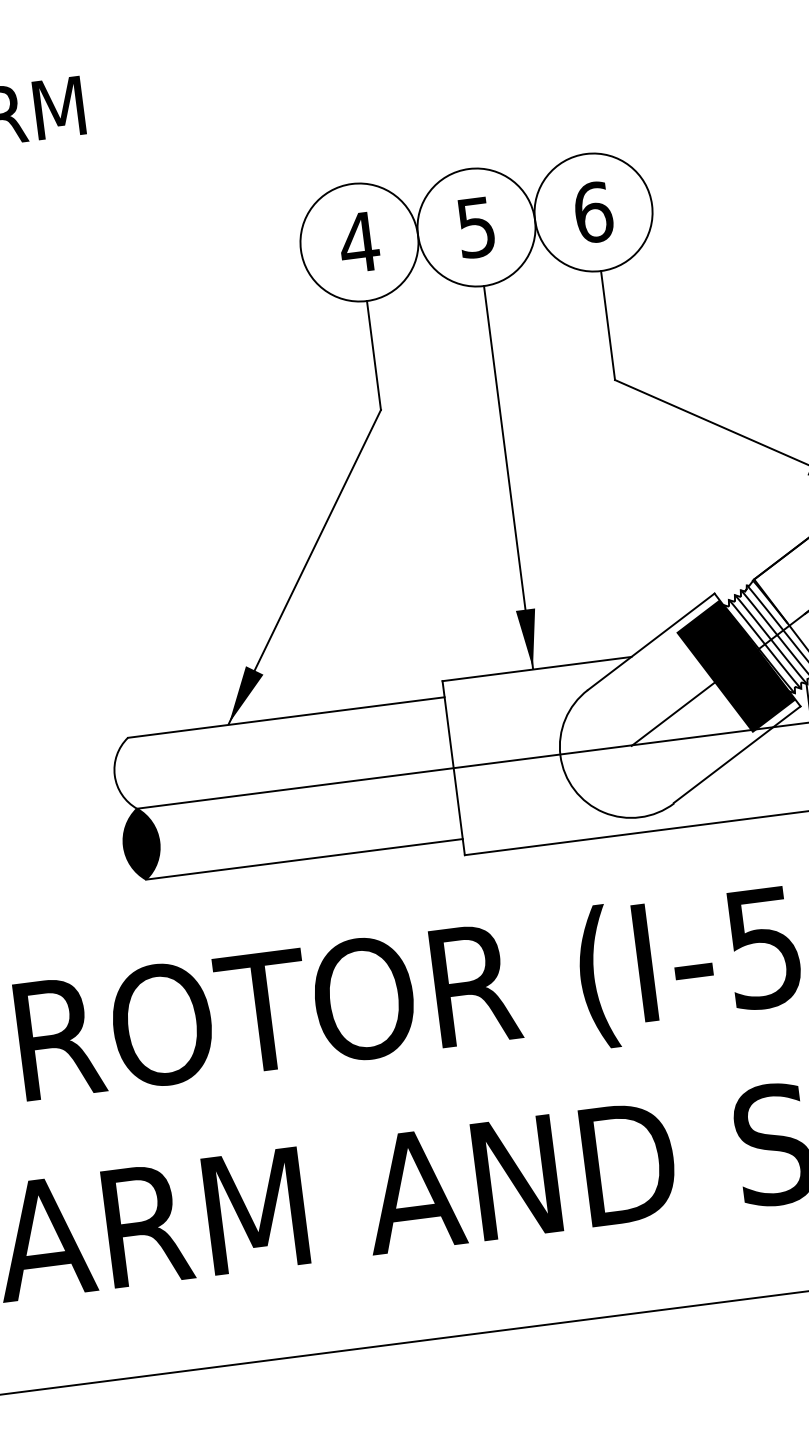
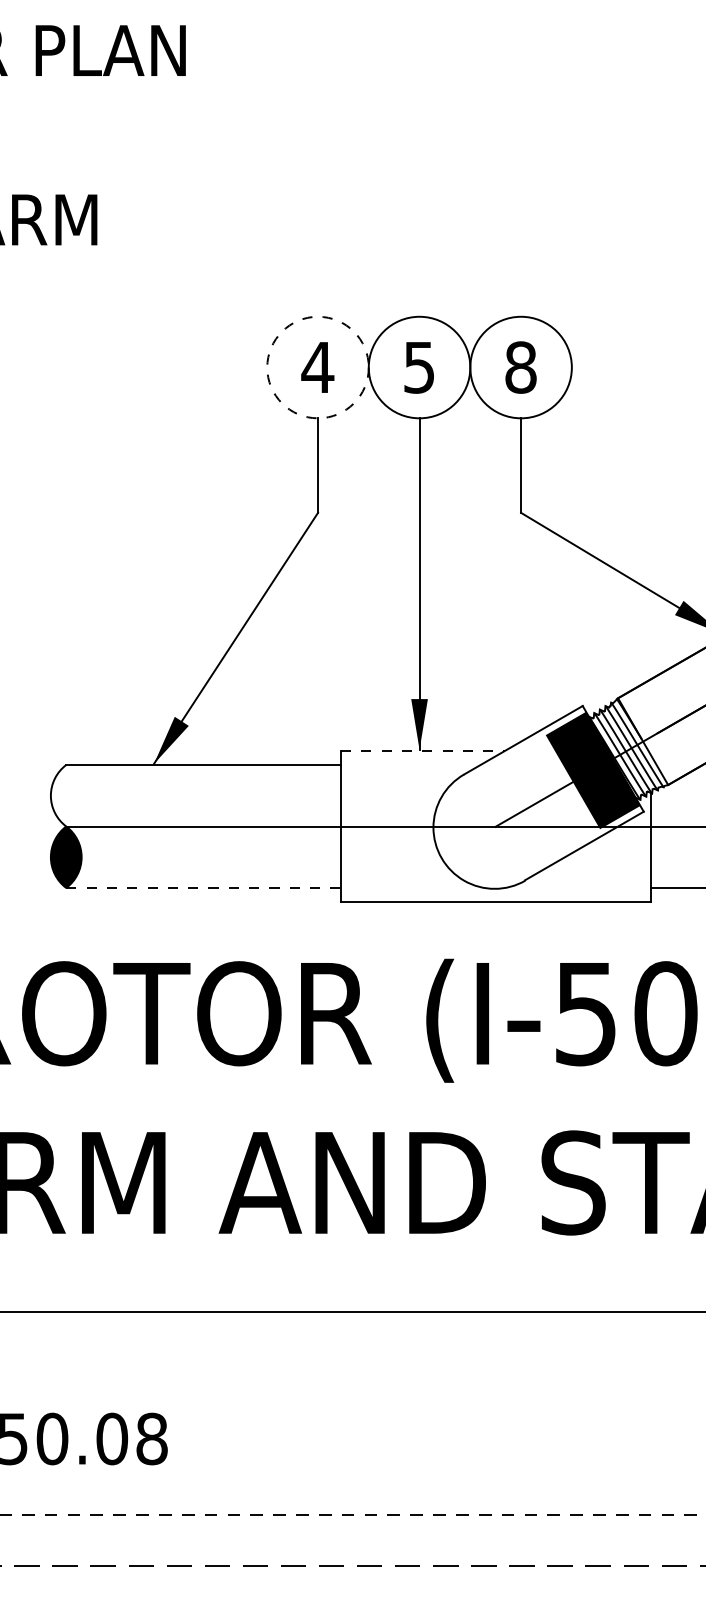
text: (594, 212) -> (521, 367), 6 -> 8
circle: (358, 242) -> (317, 367), solid -> dashed
line: (536, 669) -> (422, 751), solid -> dashed
line: (305, 859) -> (204, 888), solid -> dashed

